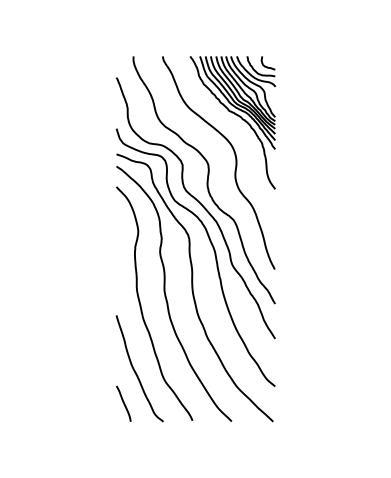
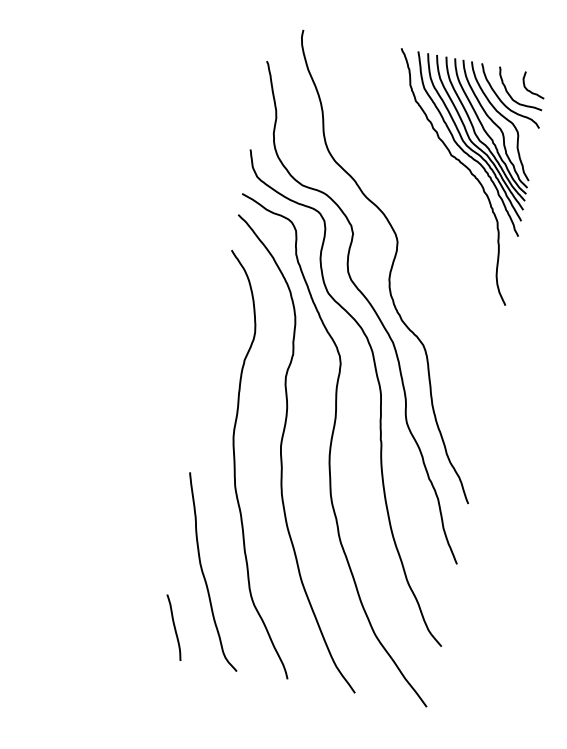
curve: (235, 162) -> (445, 246), removed

